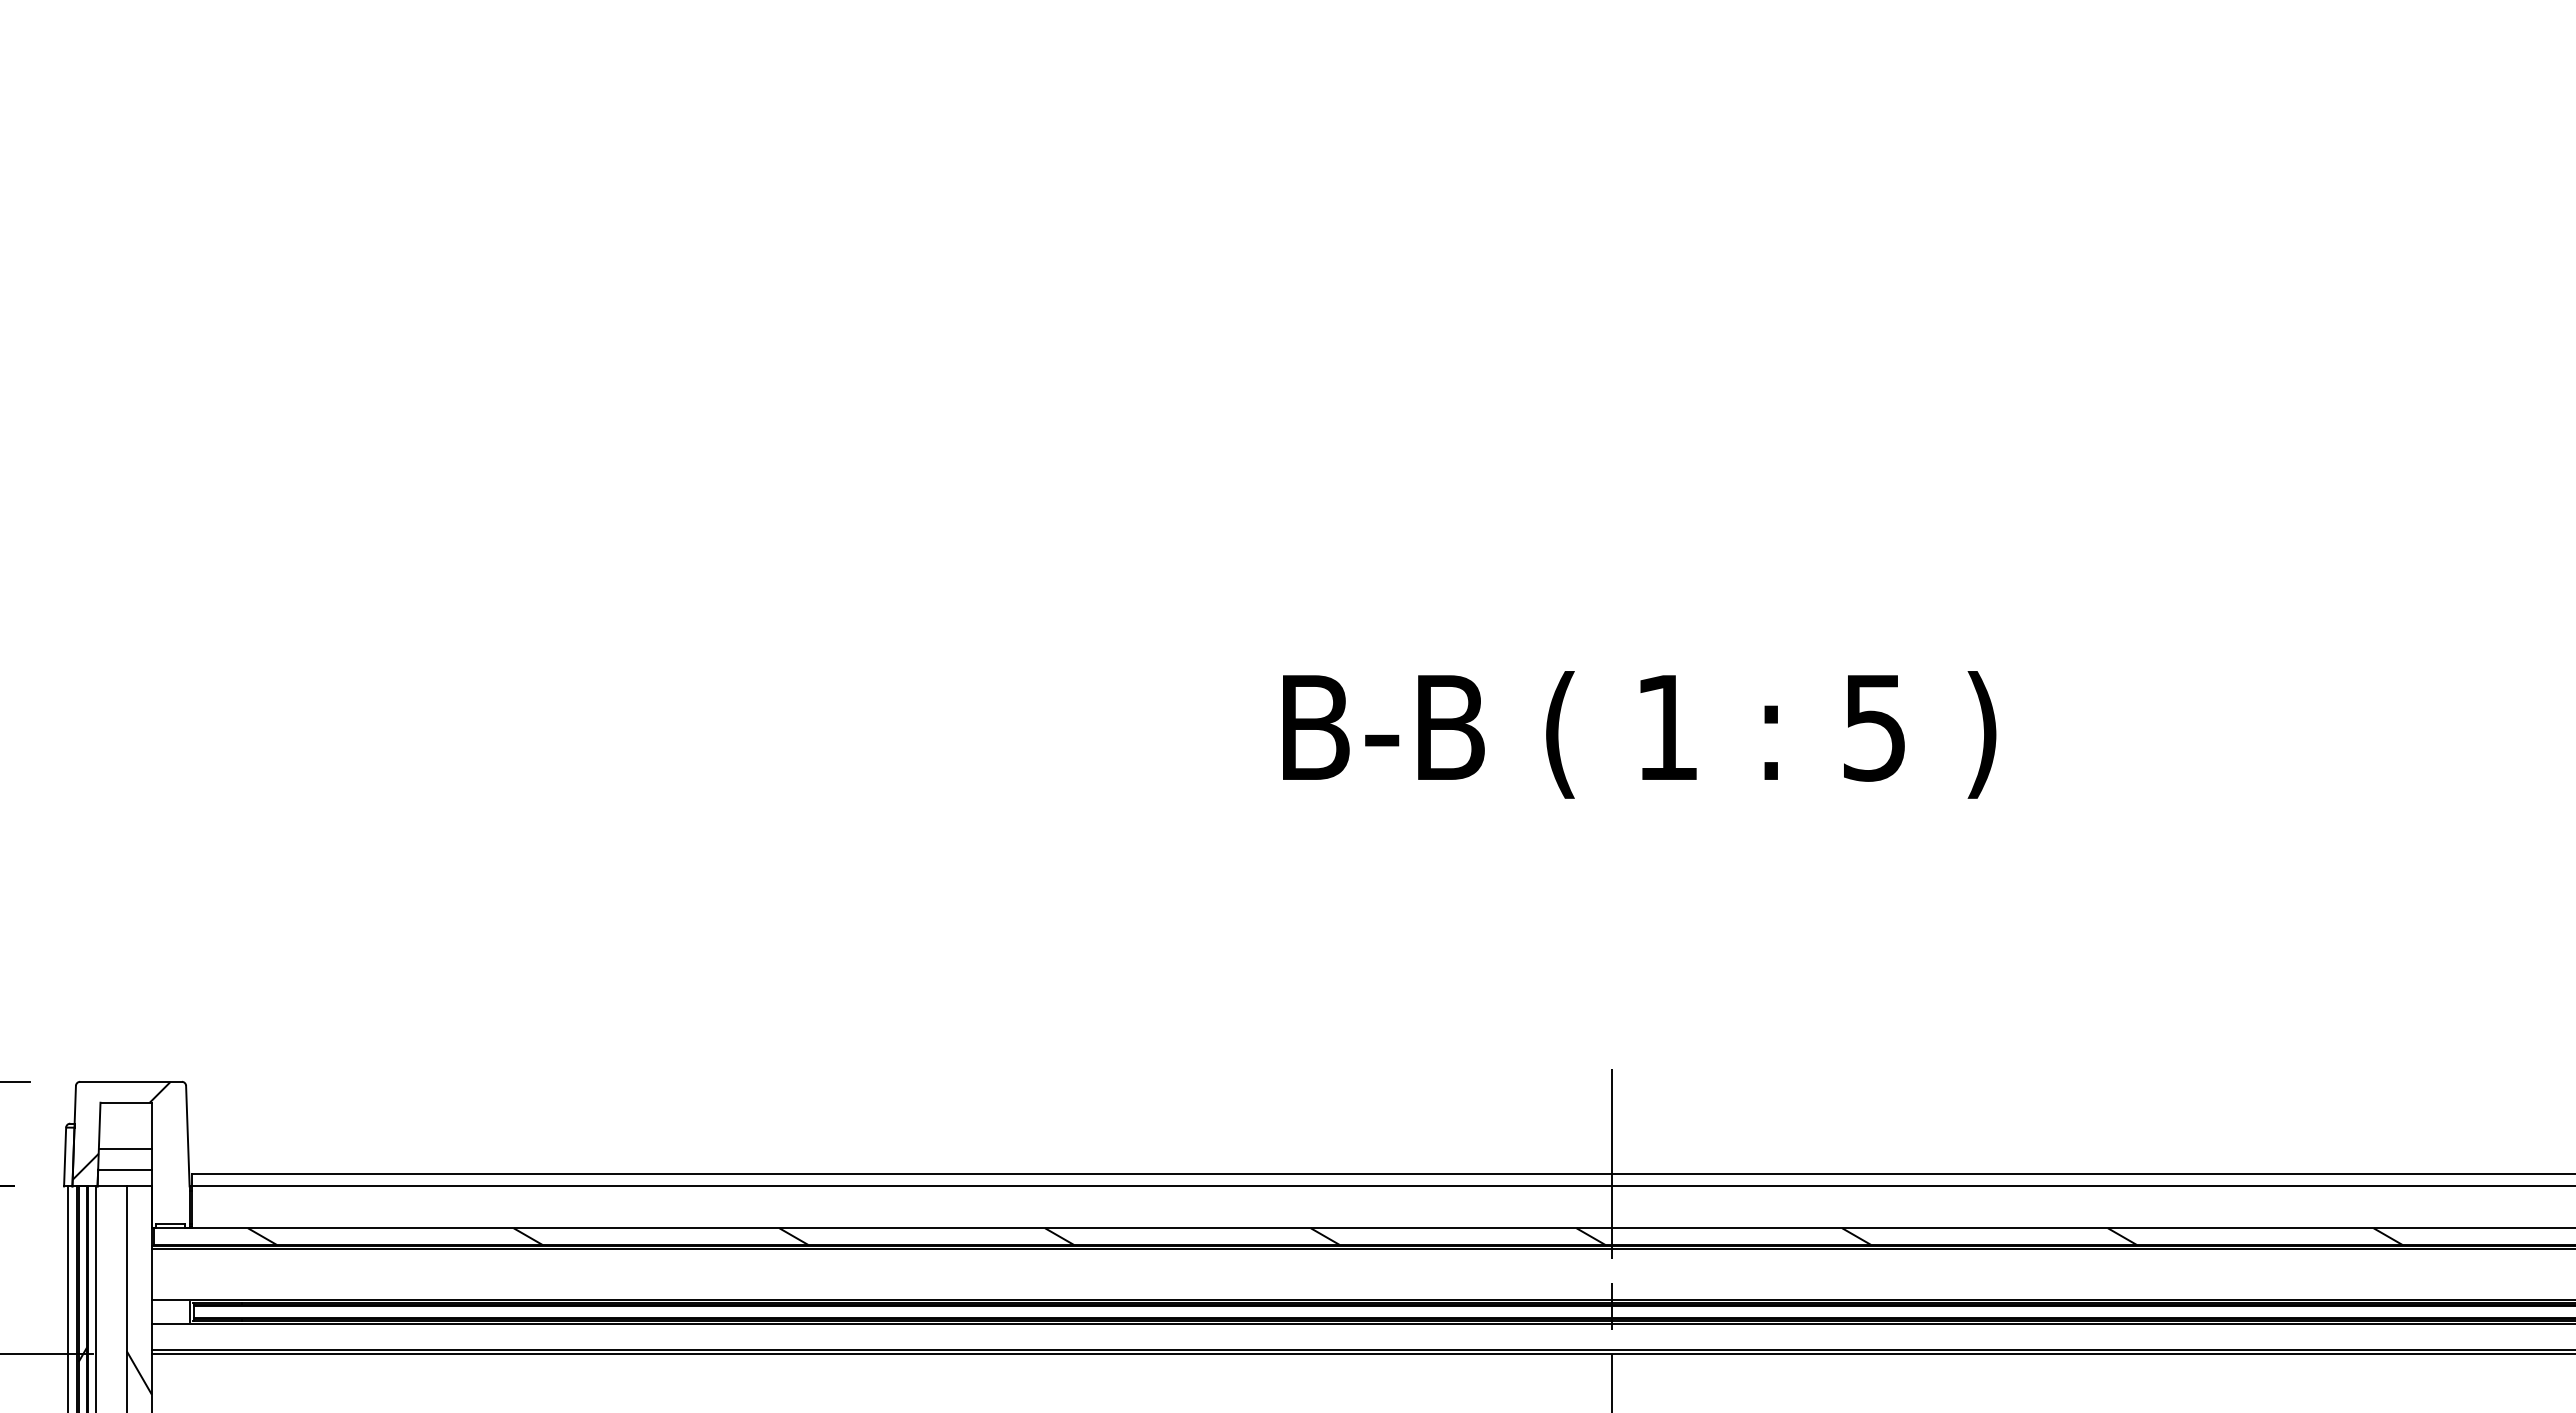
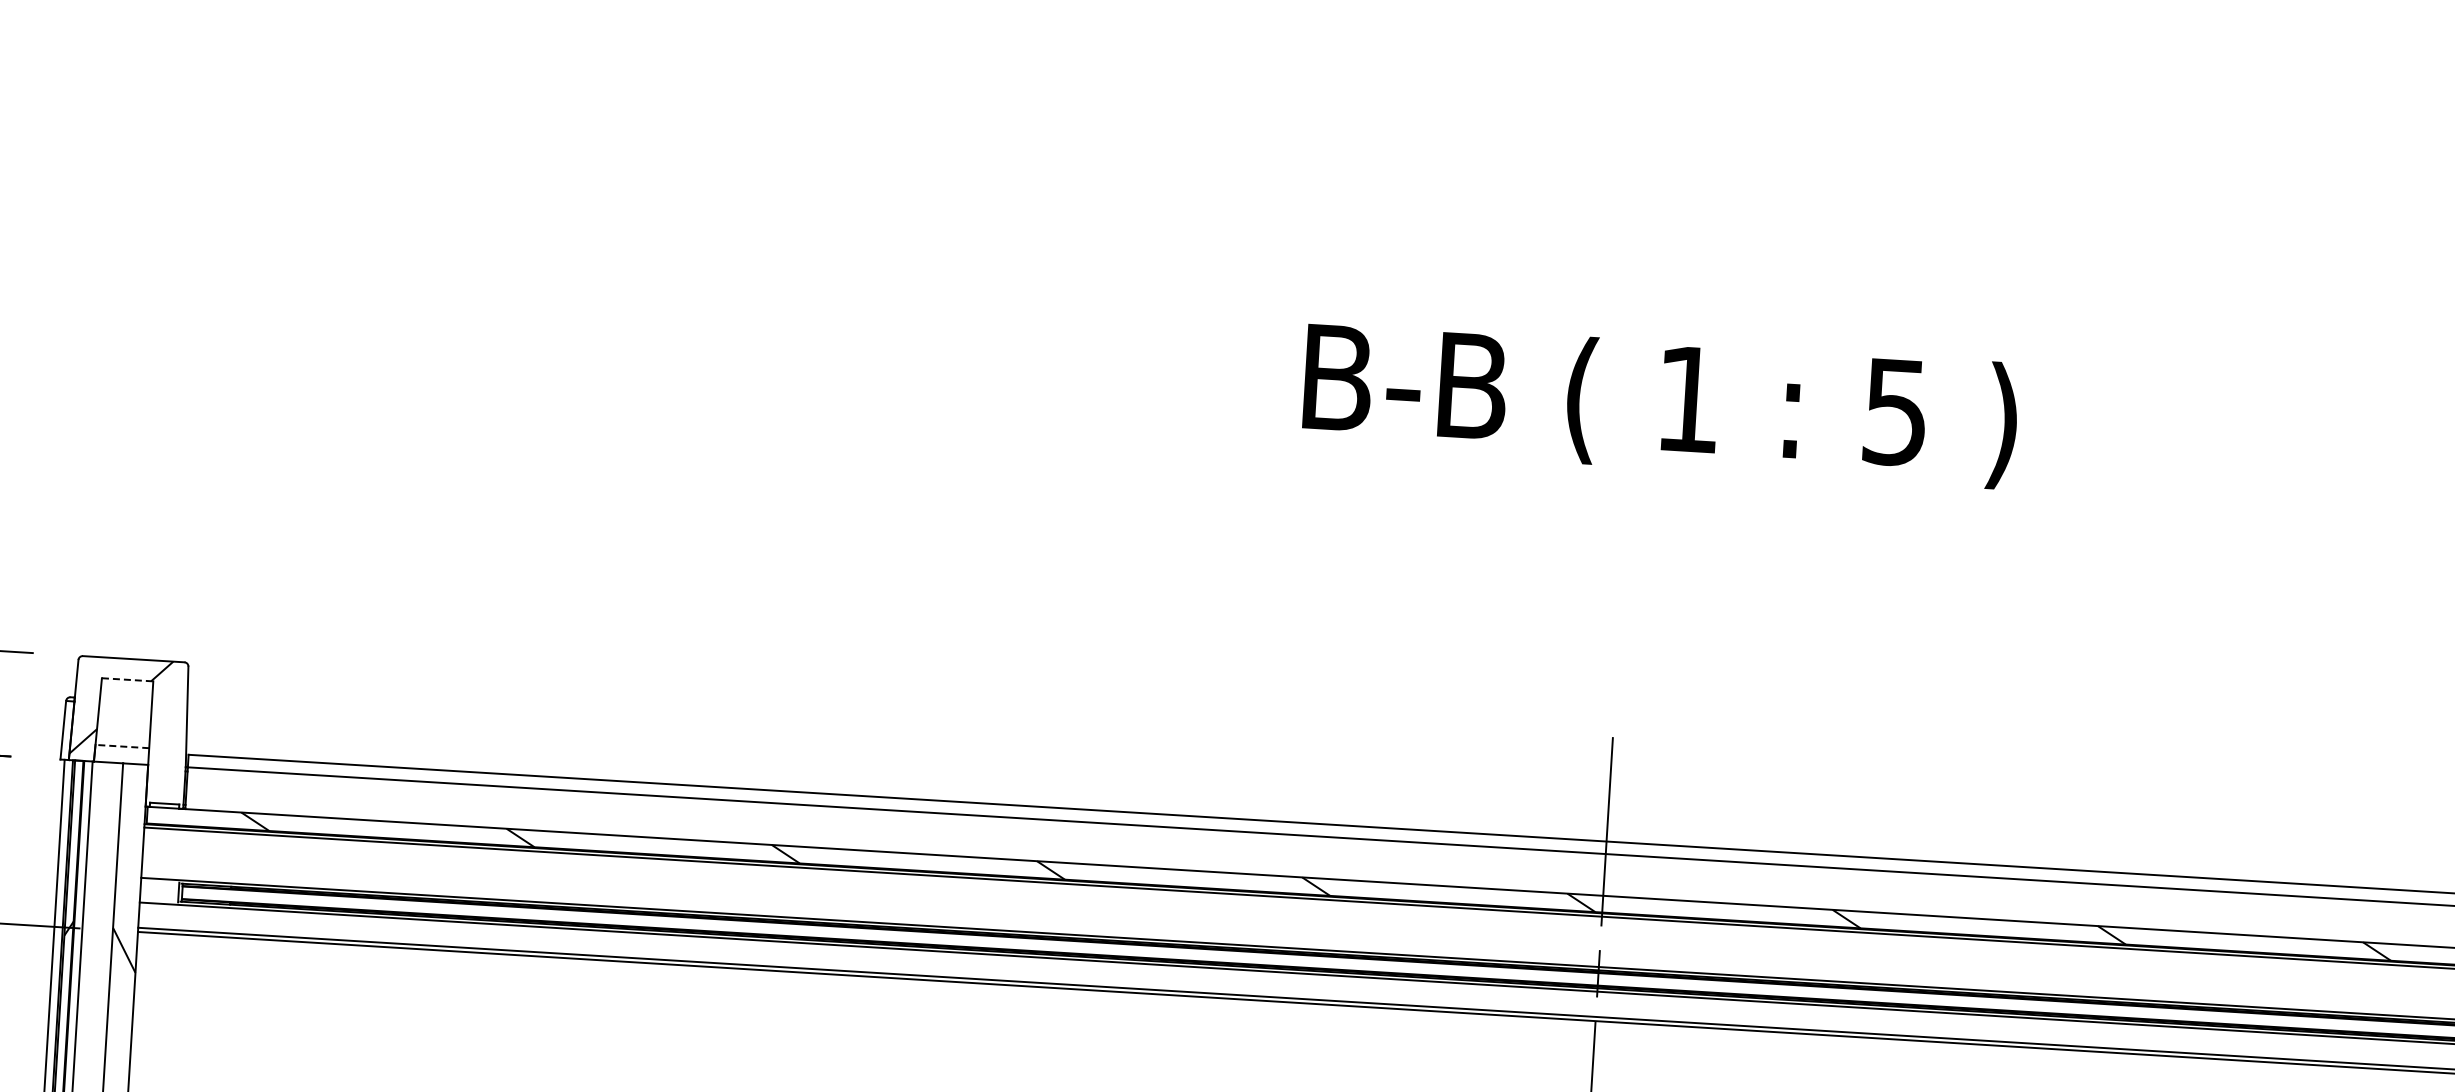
line: (126, 1102) -> (127, 679), solid -> dashed
line: (124, 1148) -> (123, 725), removed
line: (125, 1169) -> (122, 746), solid -> dashed

